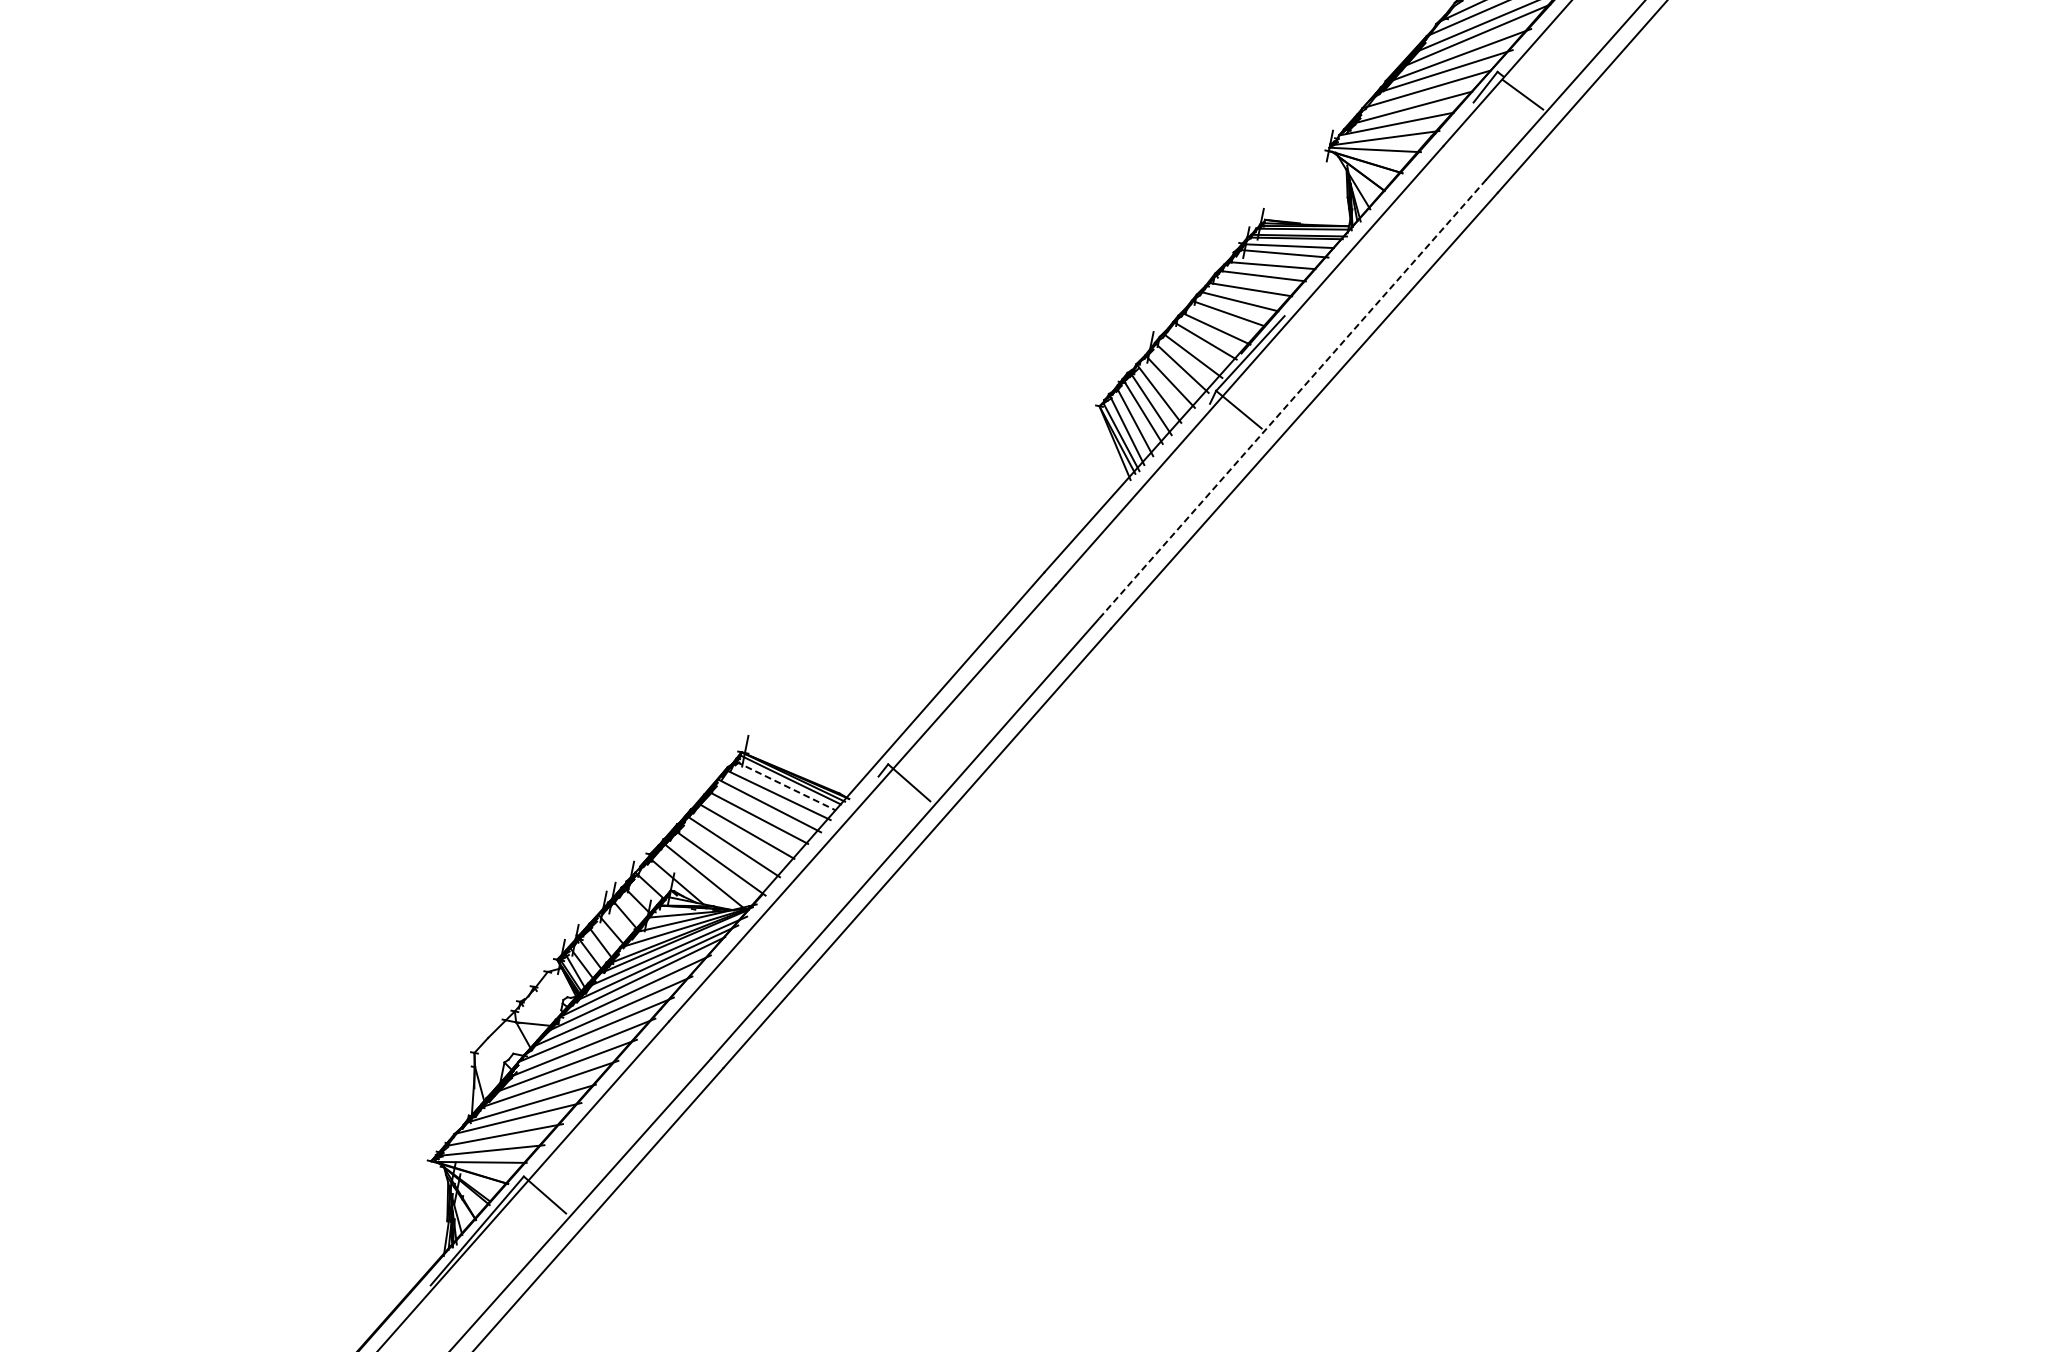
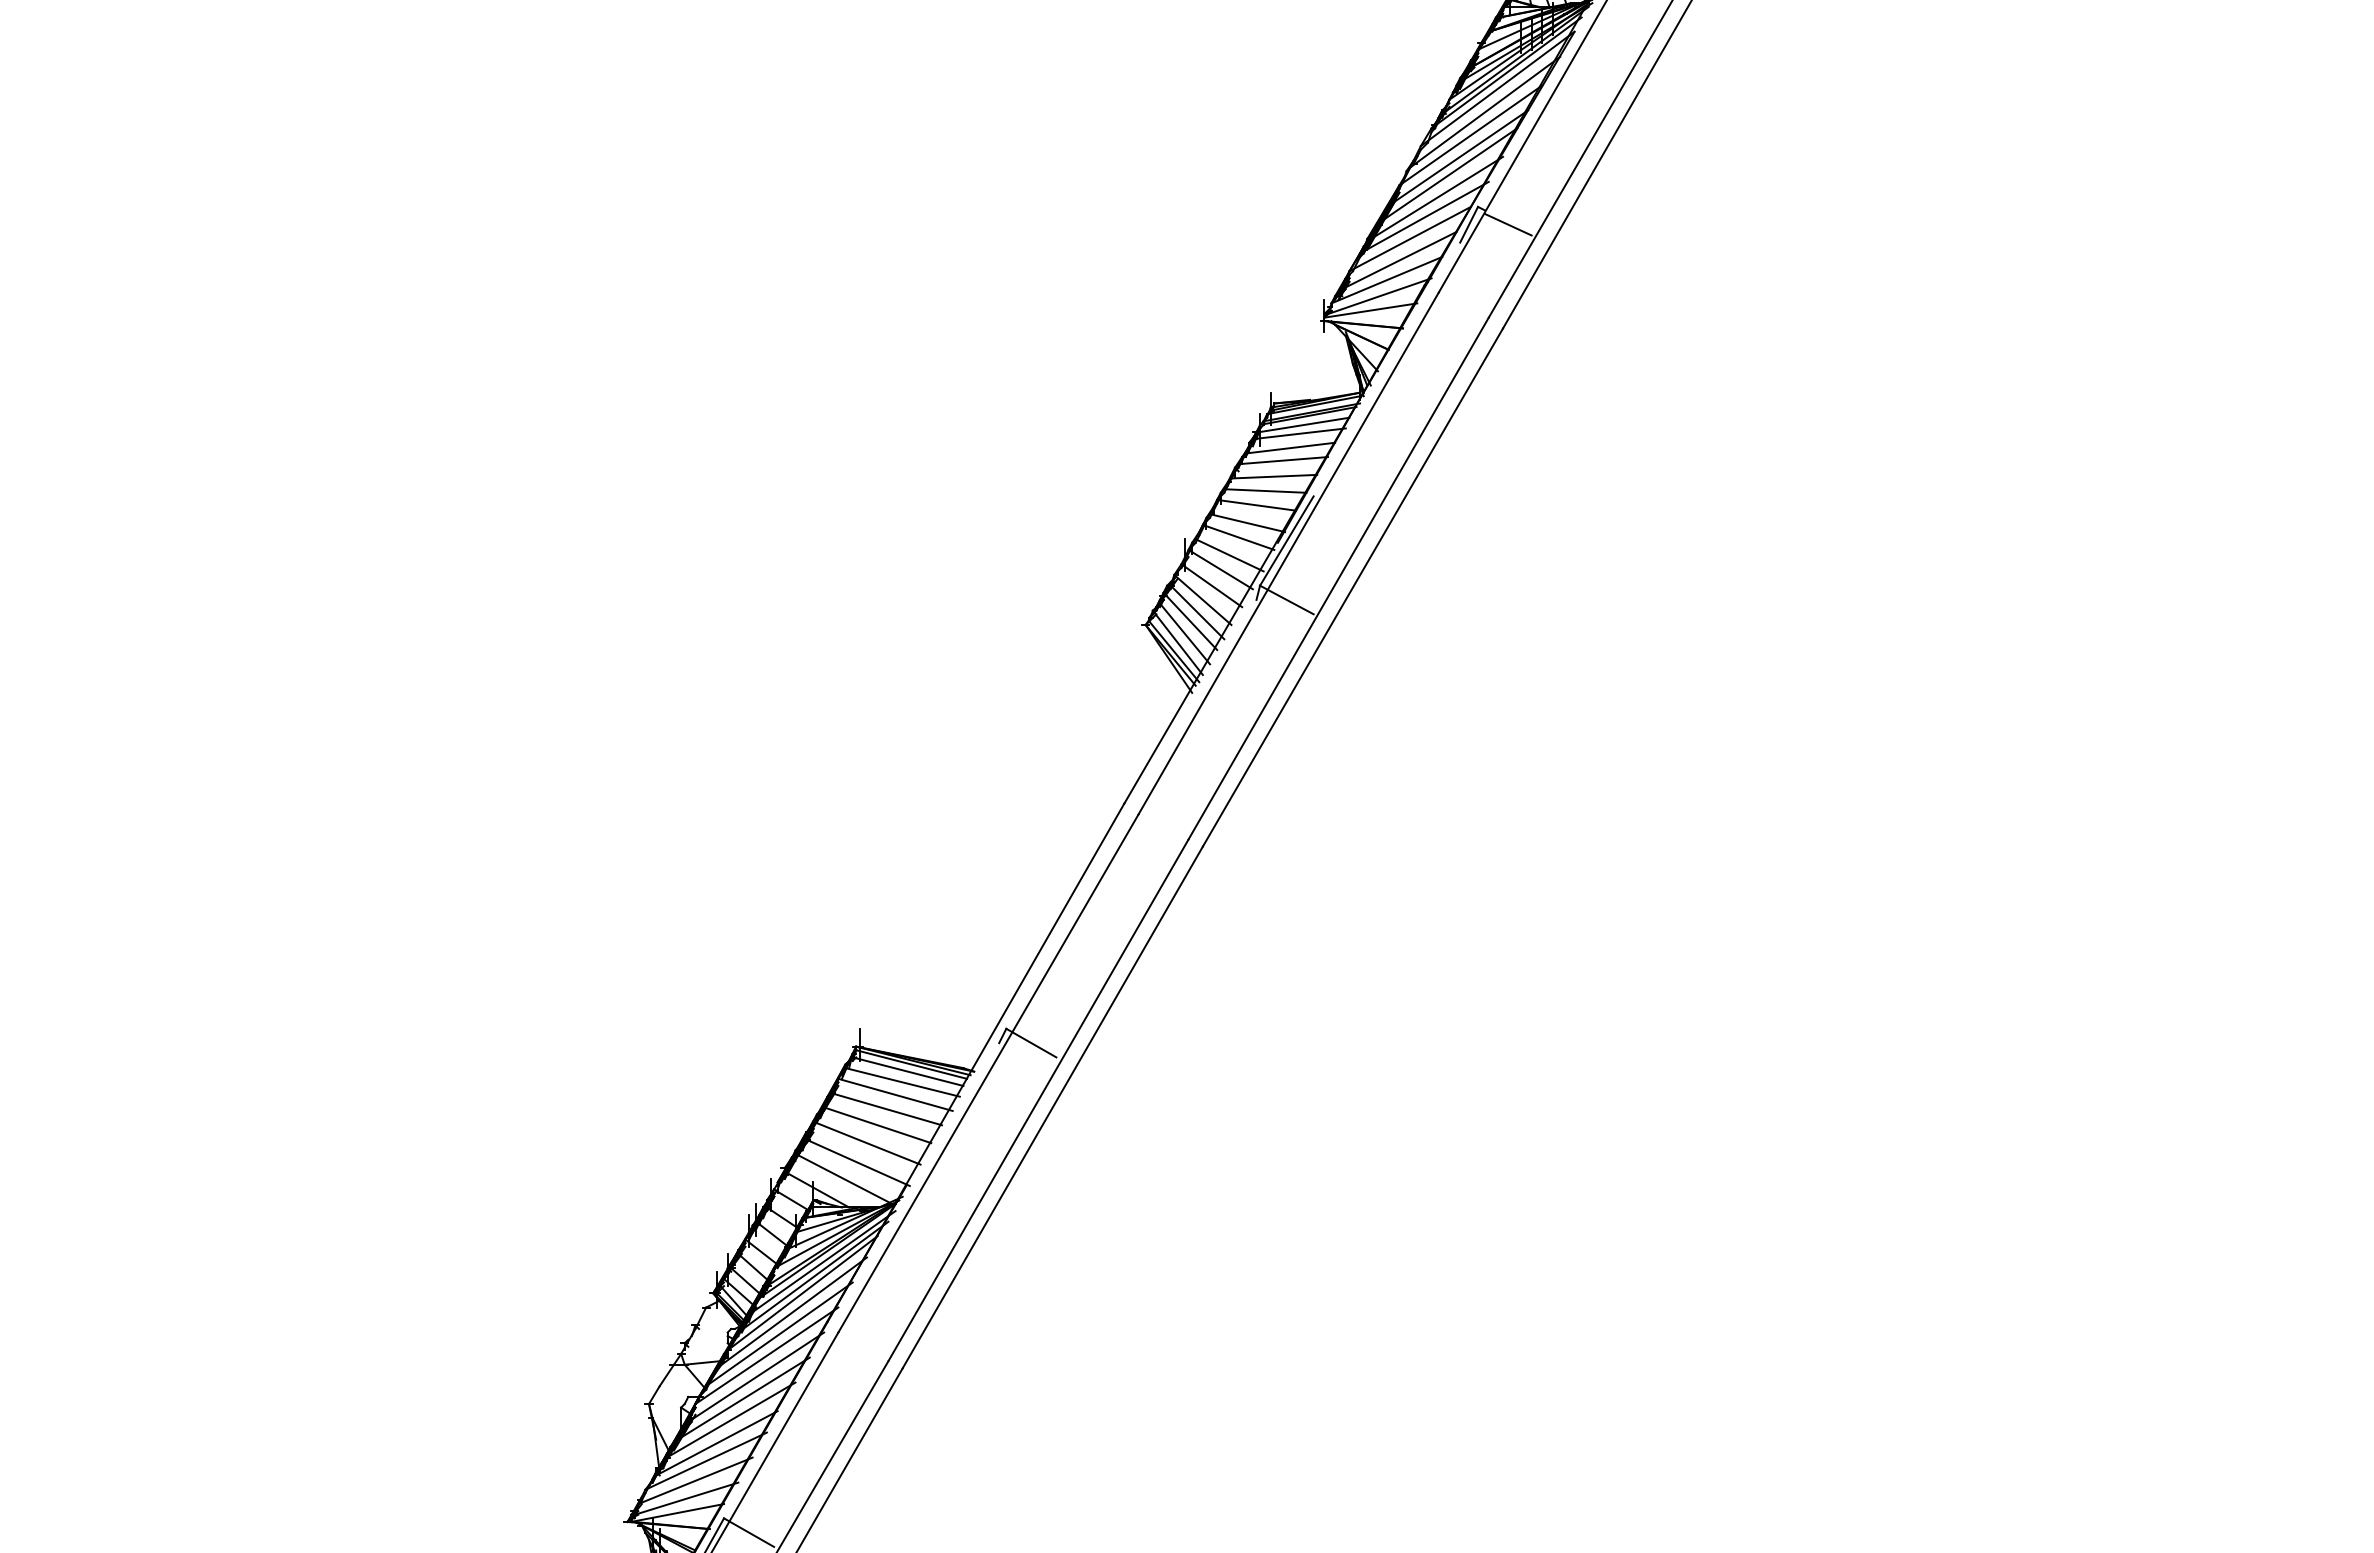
line: (1292, 399) -> (1338, 578), dashed -> solid
line: (786, 786) -> (908, 1071), dashed -> solid

